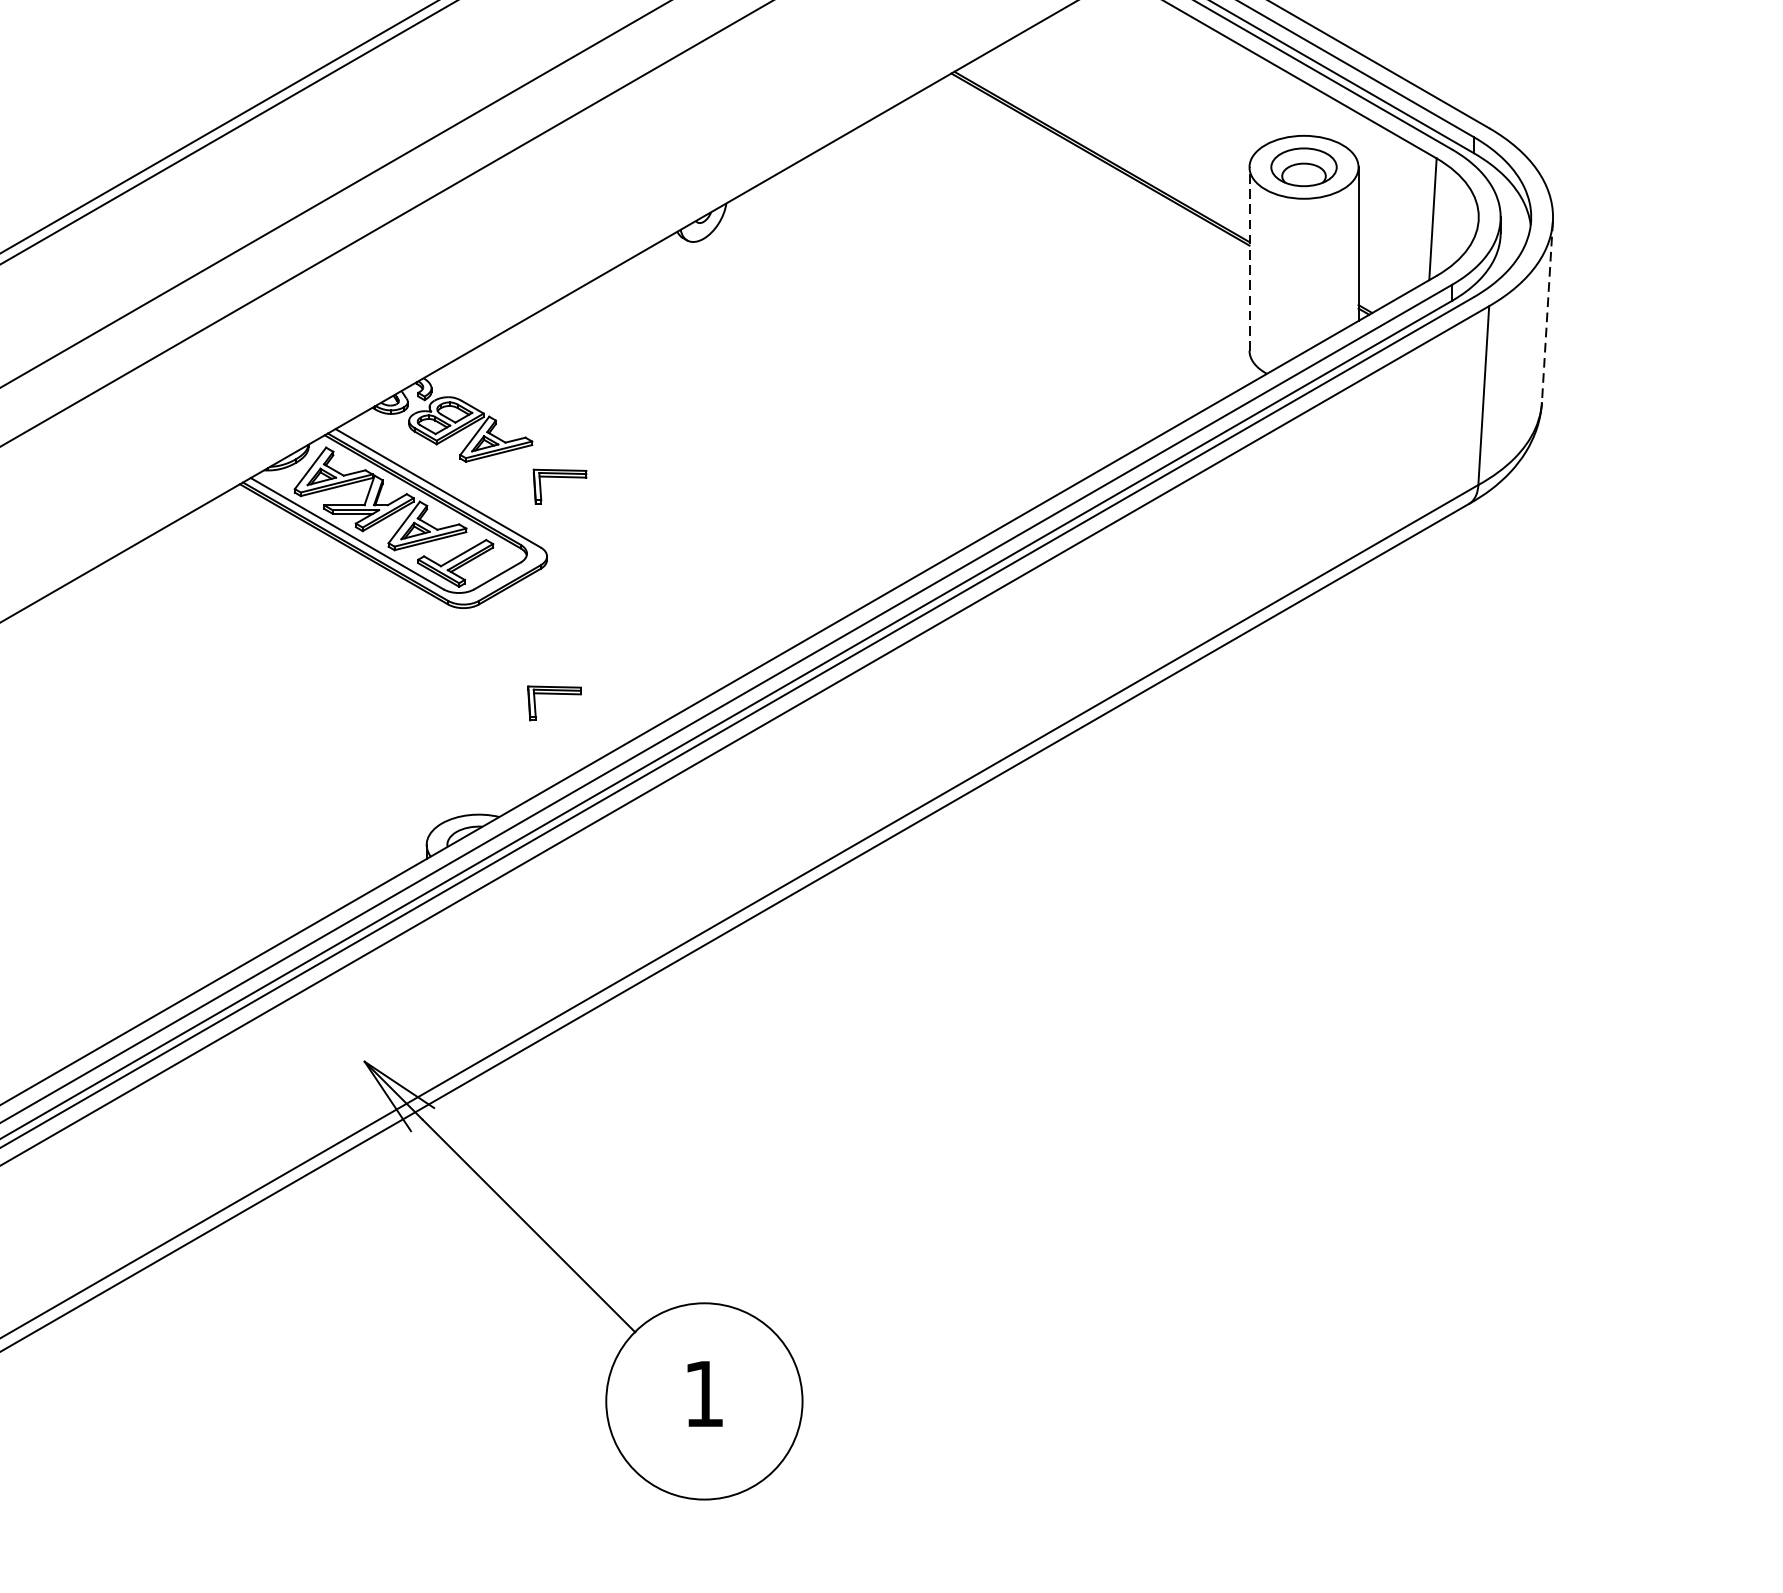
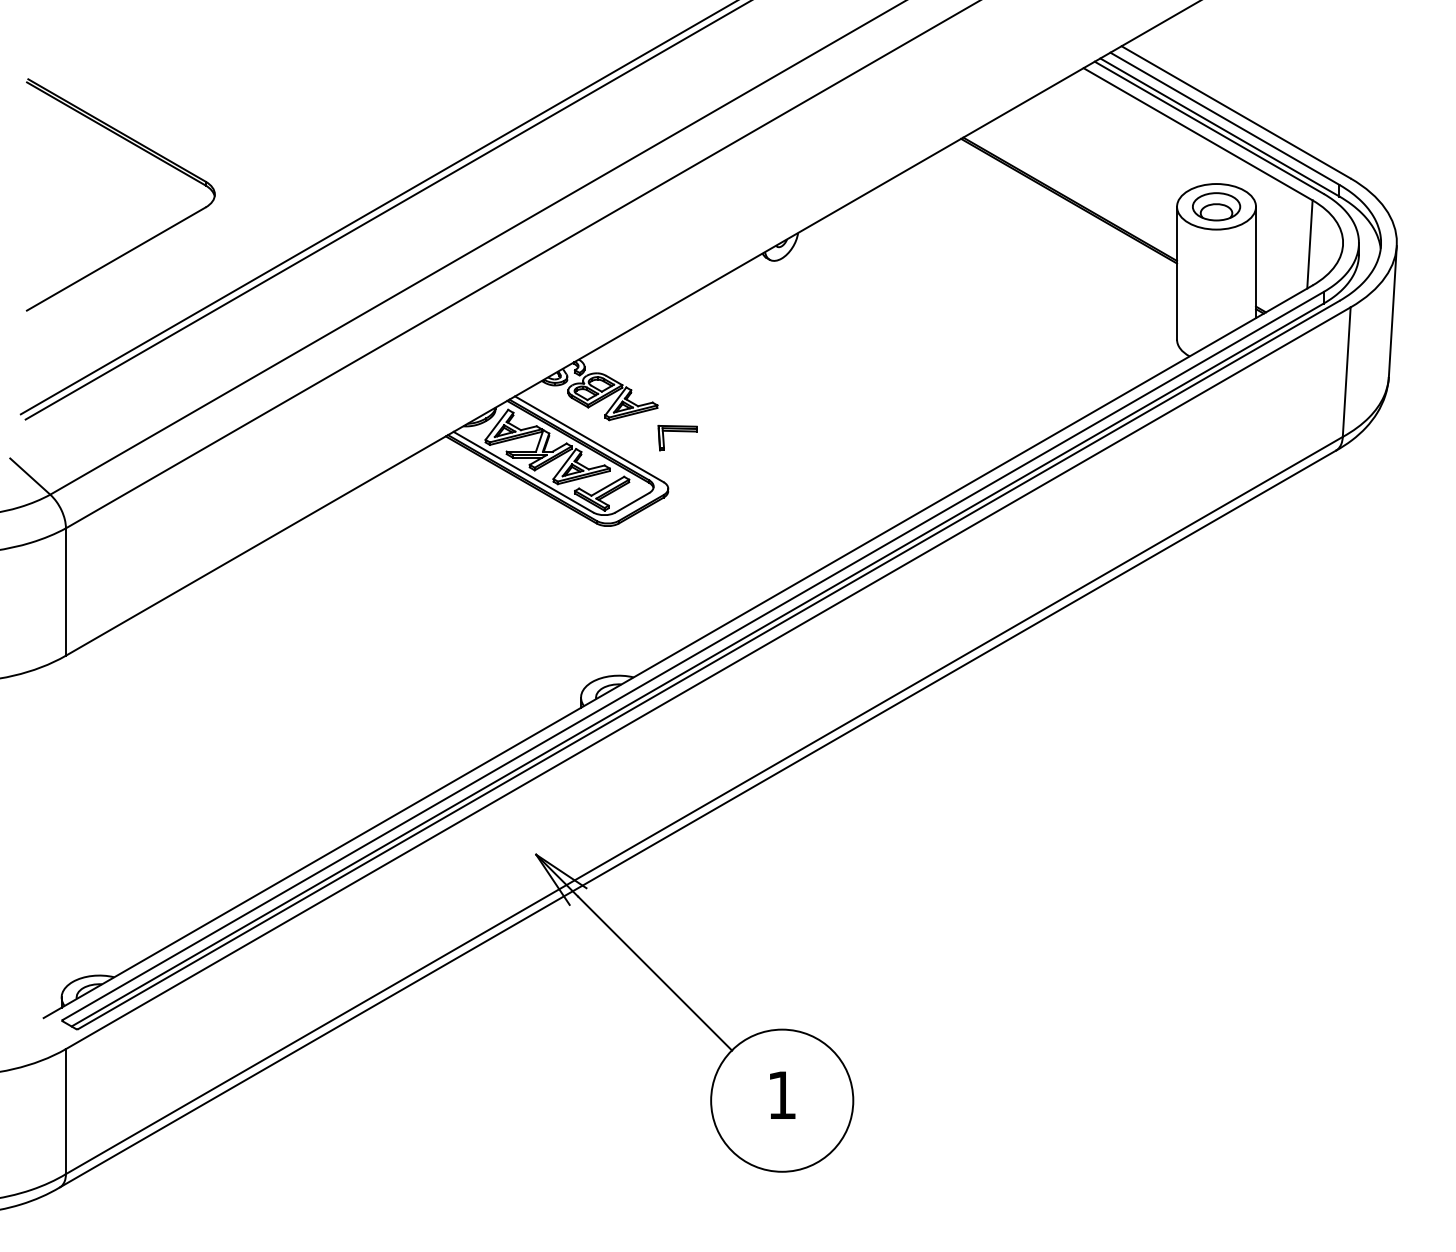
line: (1250, 257) -> (1177, 272), dashed -> solid
line: (1546, 311) -> (1392, 311), dashed -> solid
part: (557, 695) -> (675, 589), removed

